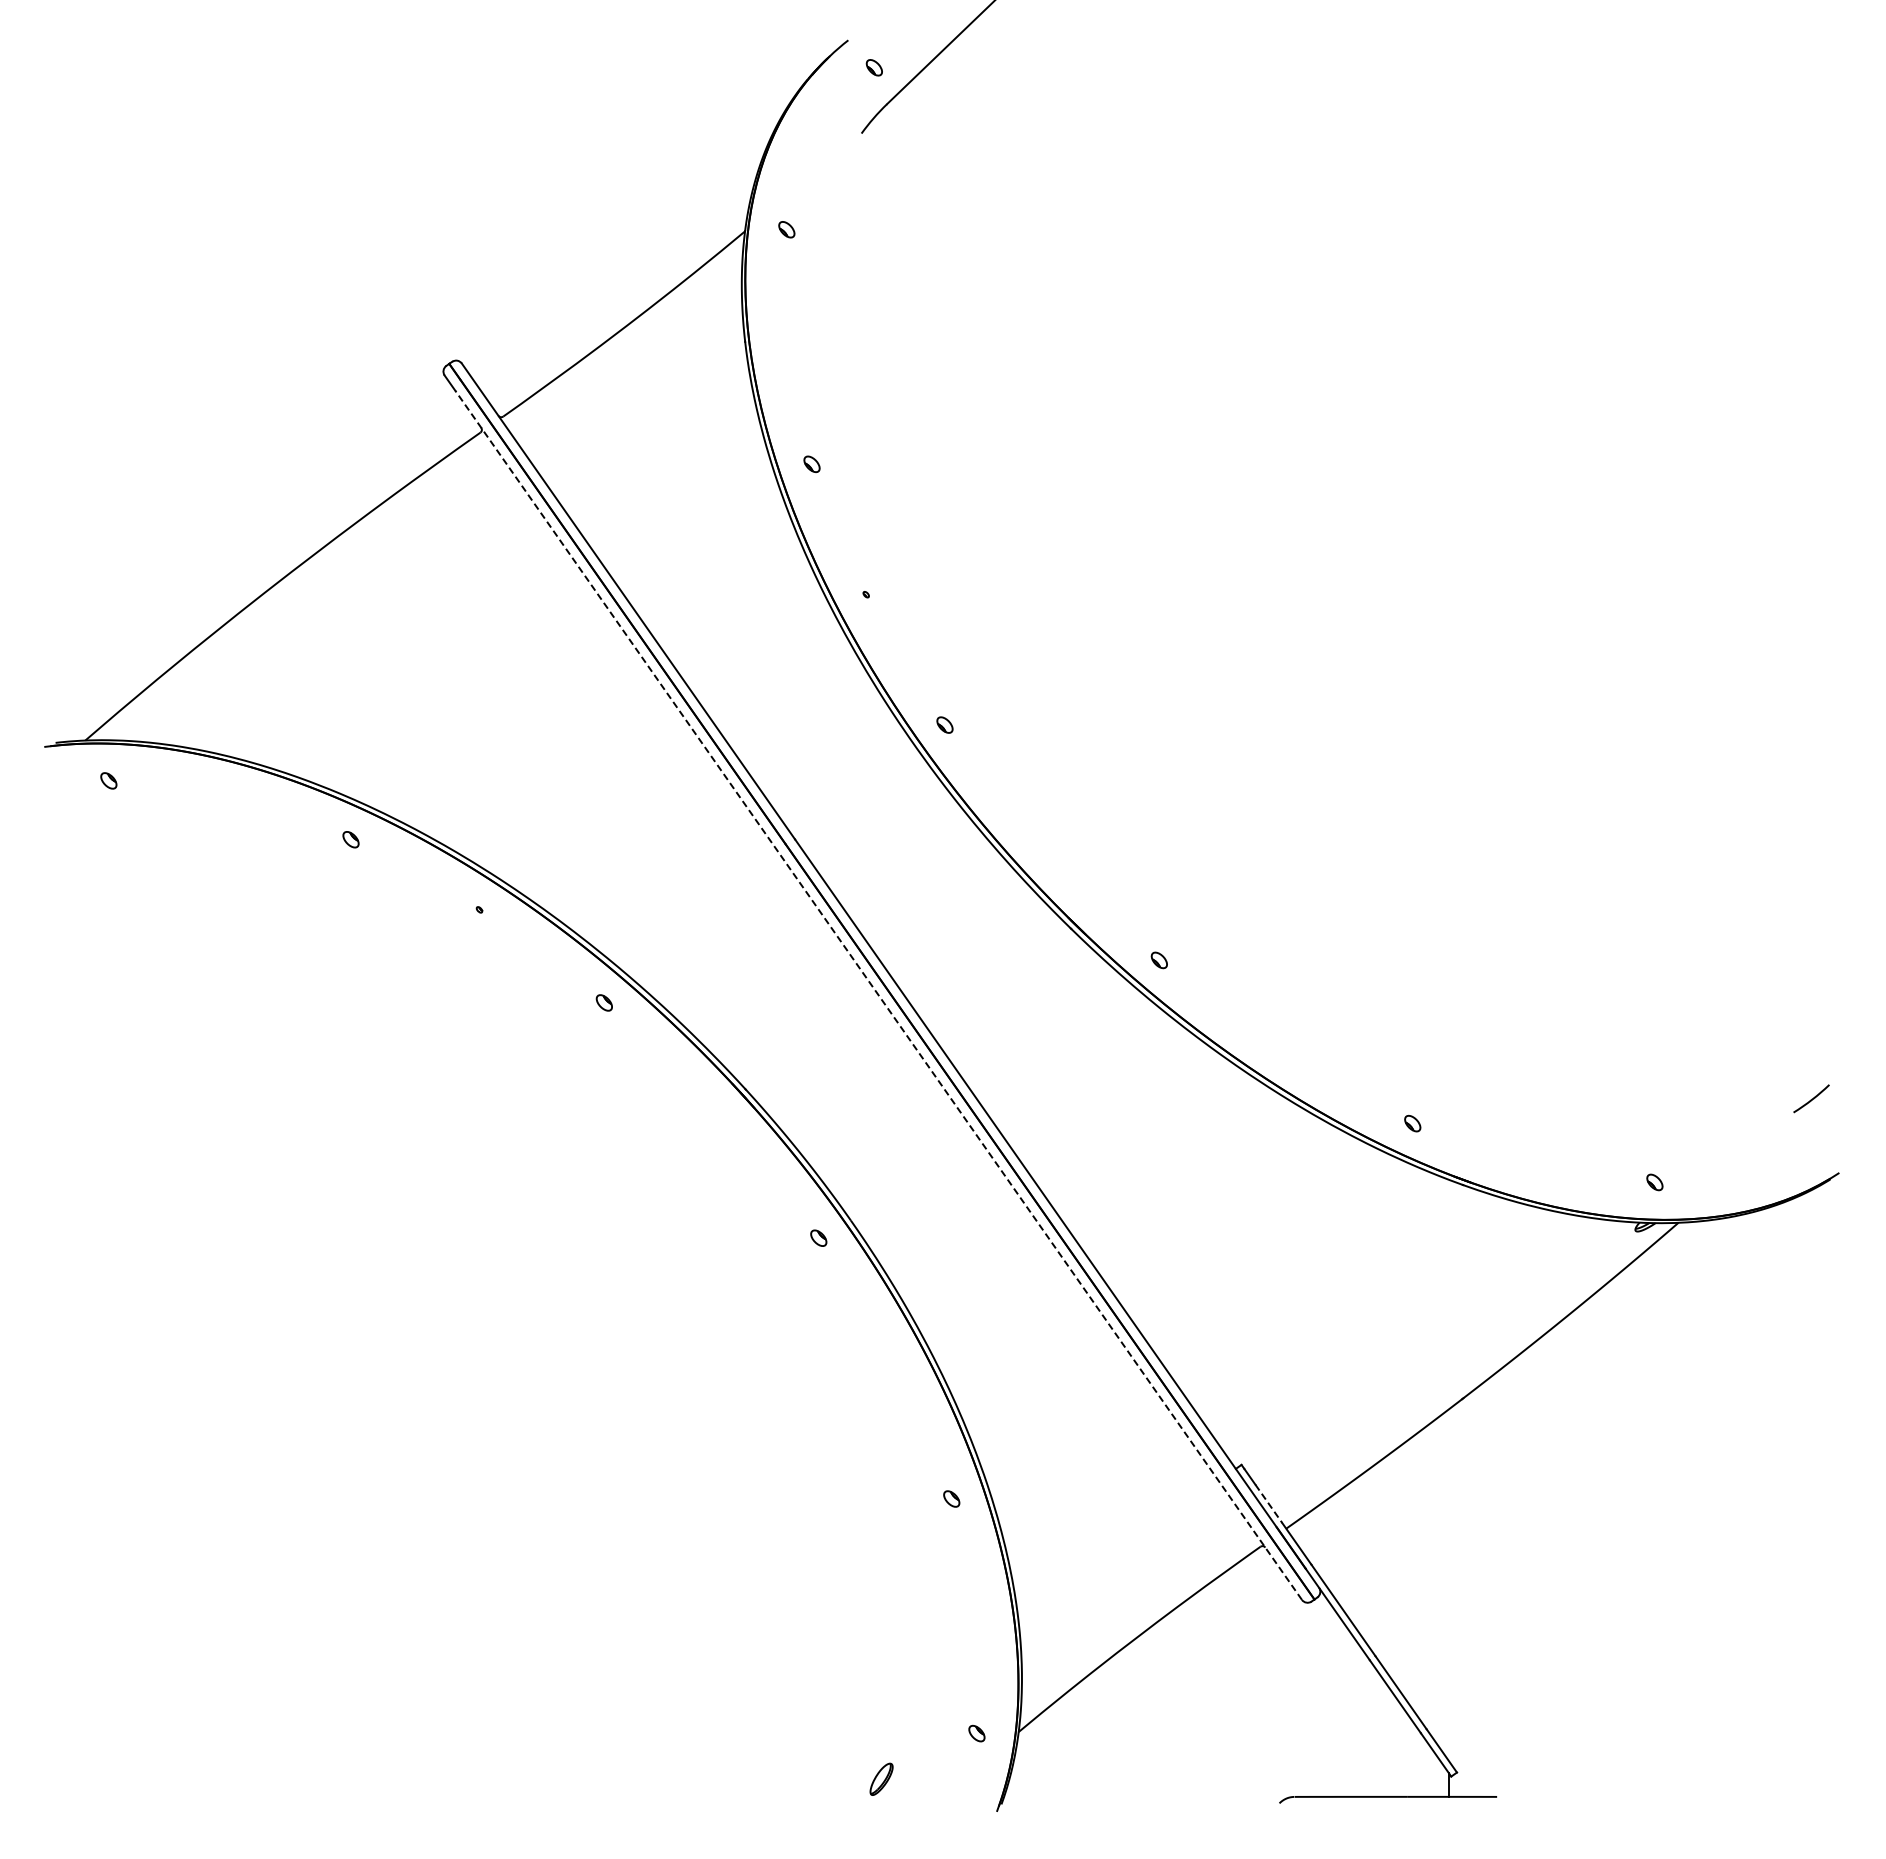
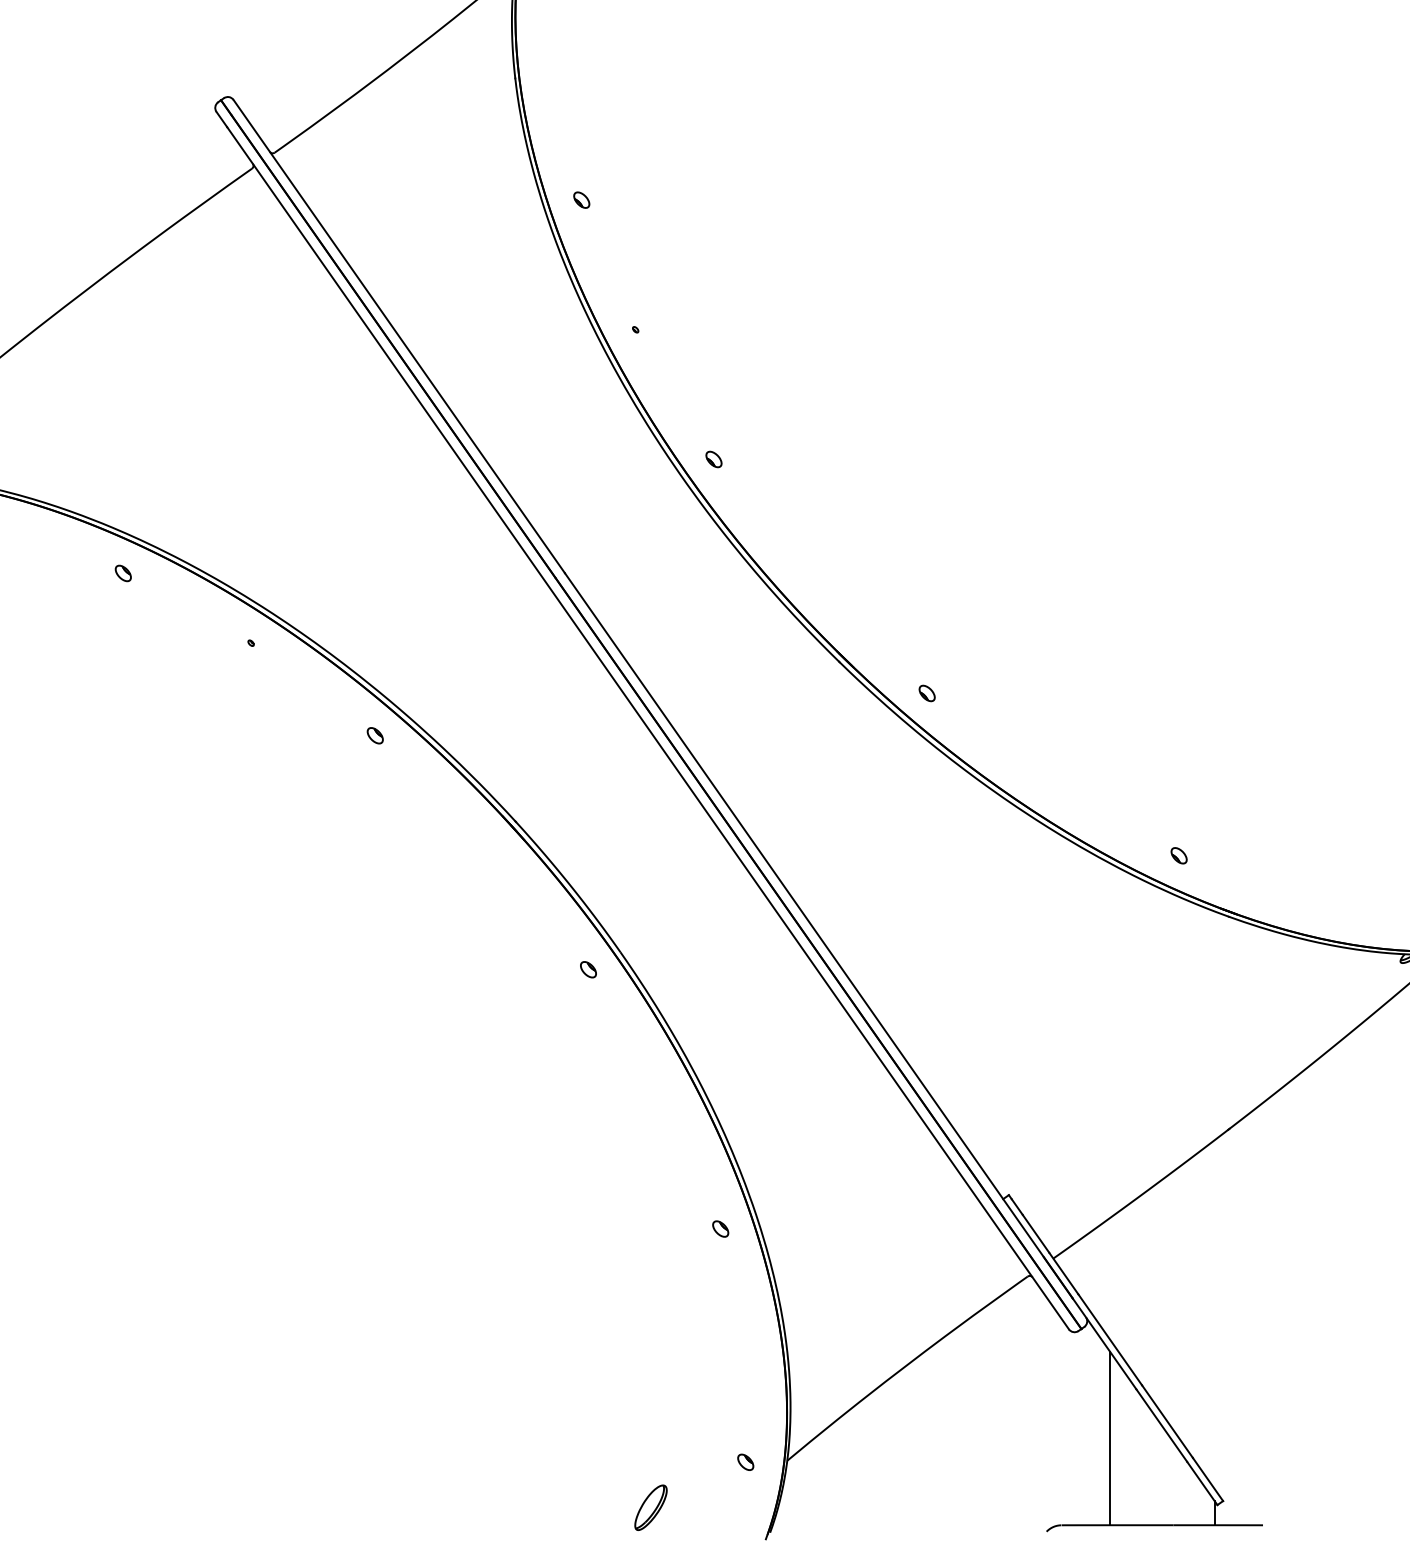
line: (878, 995) -> (647, 728), dashed -> solid
line: (1269, 1504) -> (1036, 1234), dashed -> solid
line: (1343, 1709) -> (1110, 1438), added
part: (881, 1779) -> (650, 1507), size x1.43

